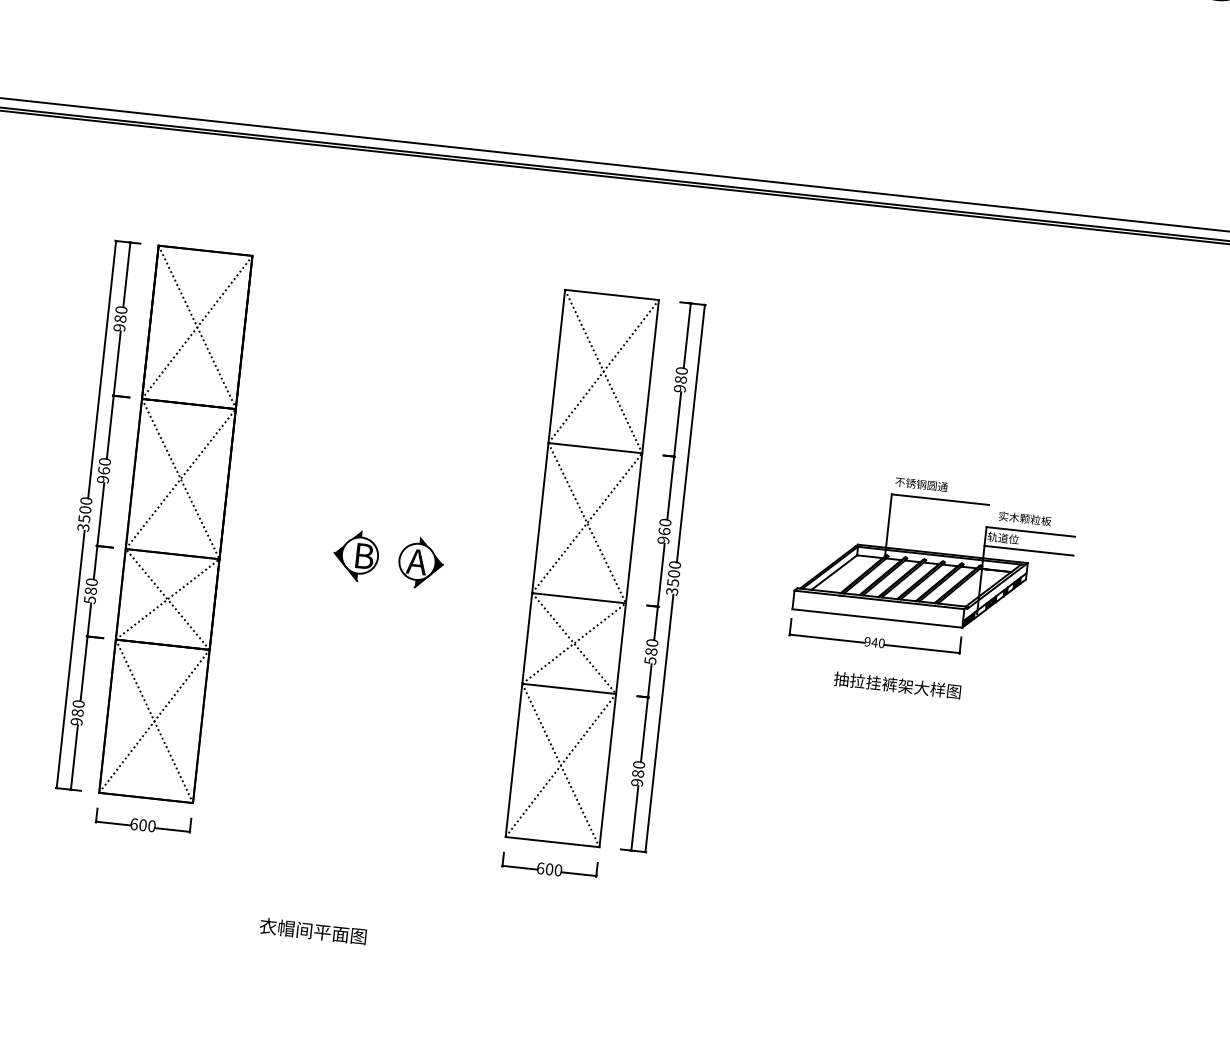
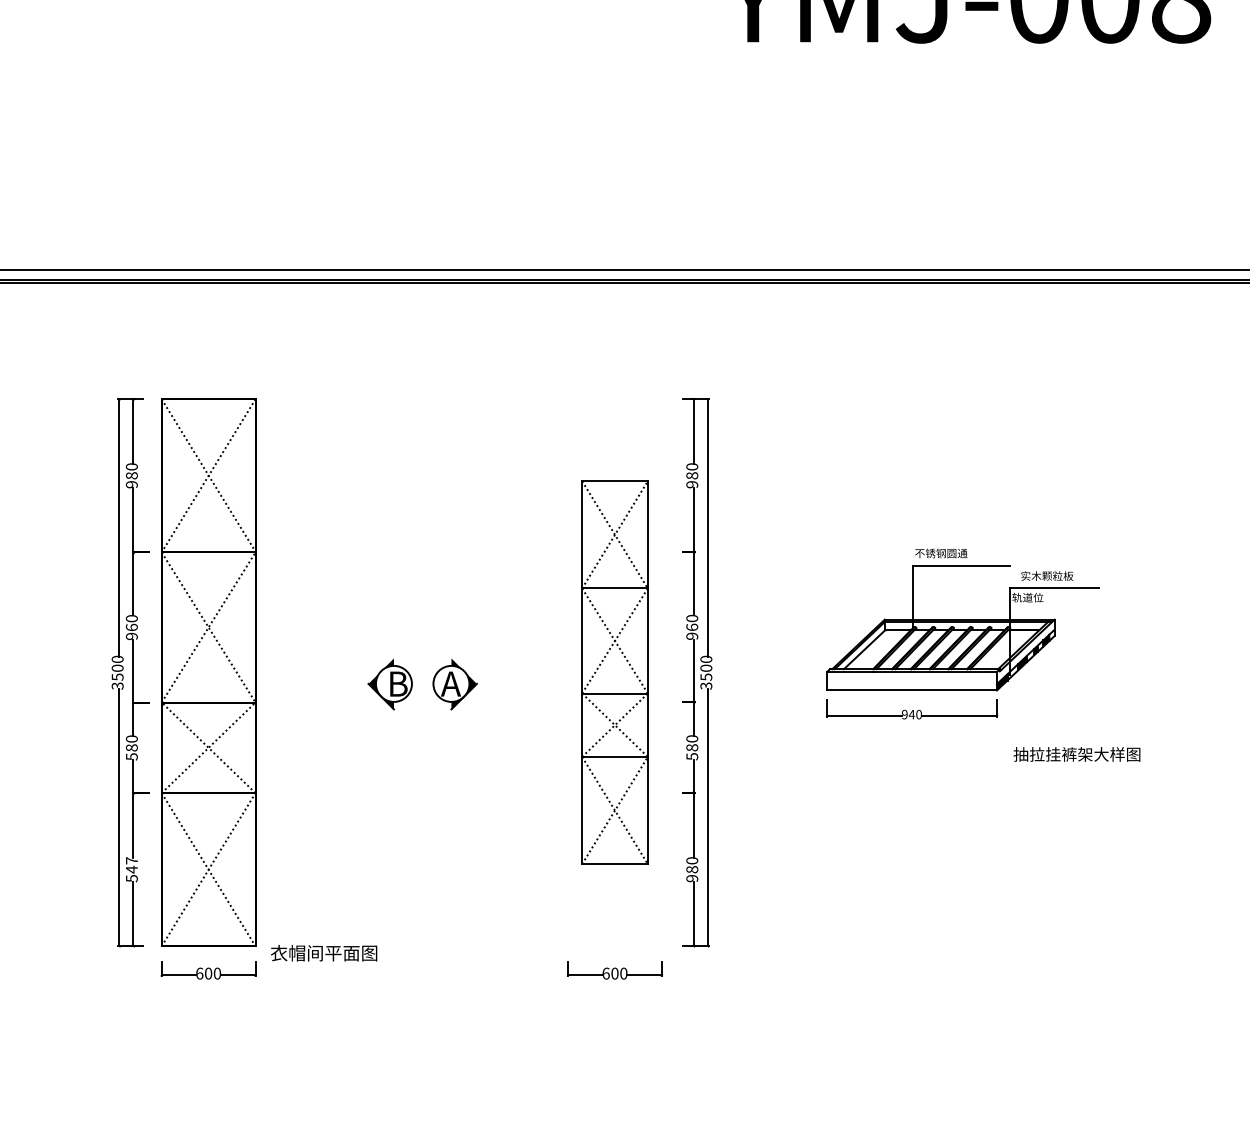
line: (1028, 550) -> (1054, 607), removed
part: (581, 568) -> (614, 672), size x0.7
text: (896, 685) -> (1076, 754), moved
text: (77, 712) -> (131, 869), 980 -> 547
text: (313, 931) -> (324, 953), moved

